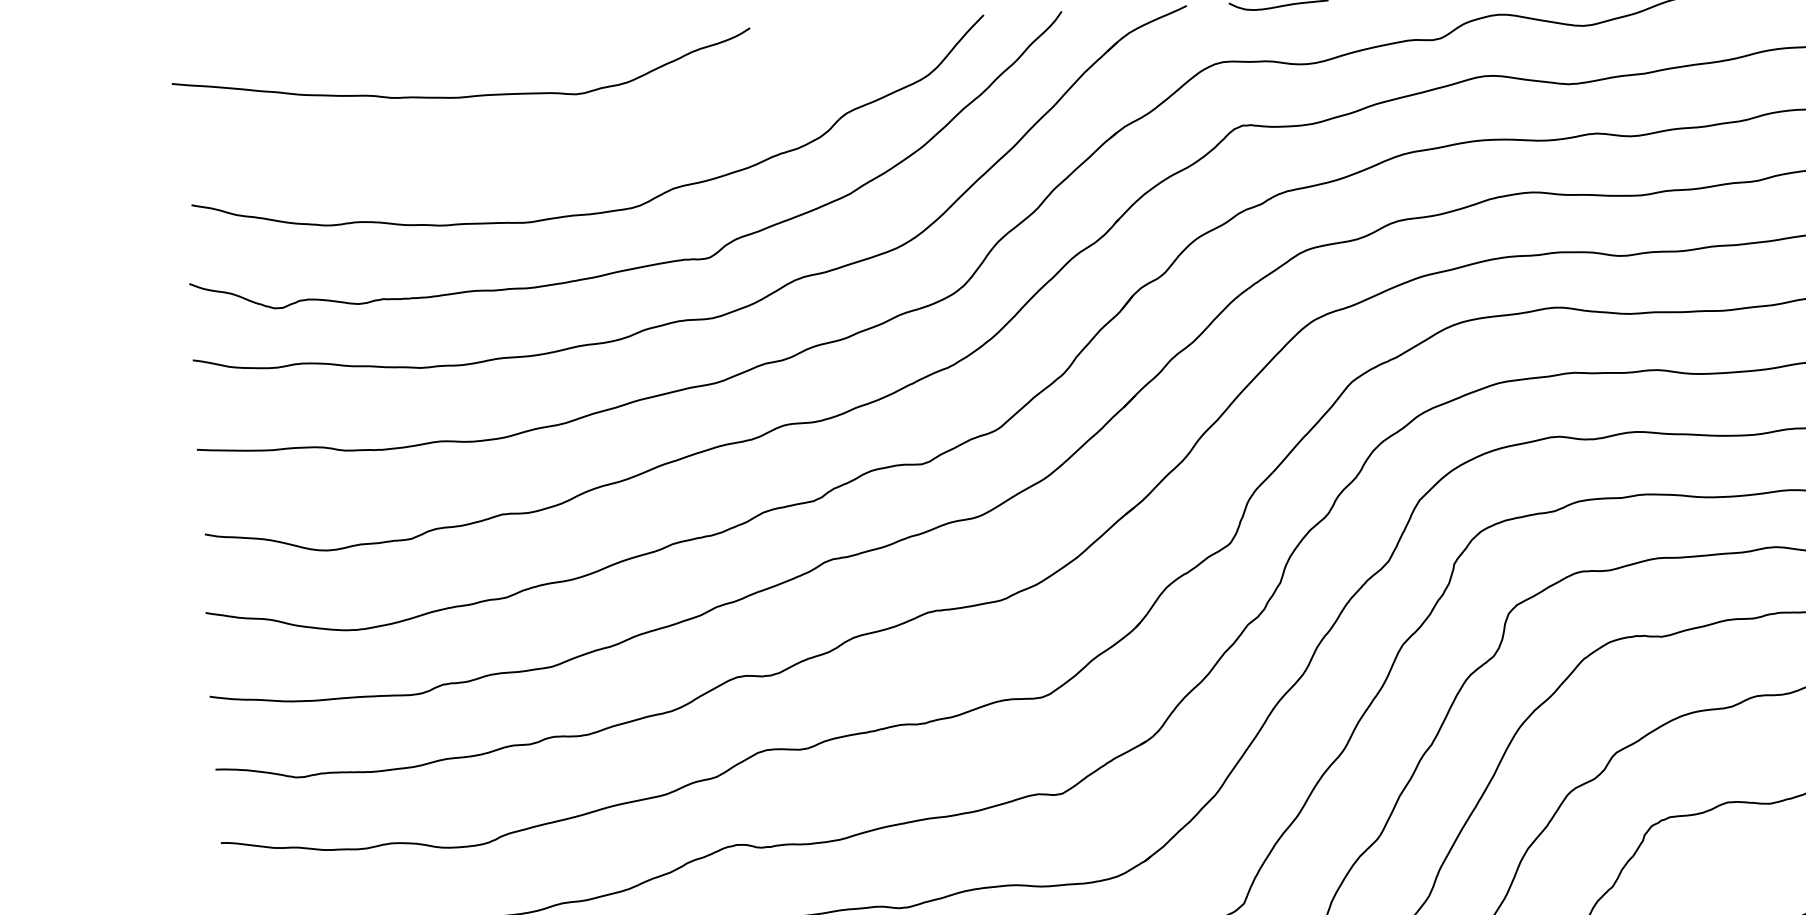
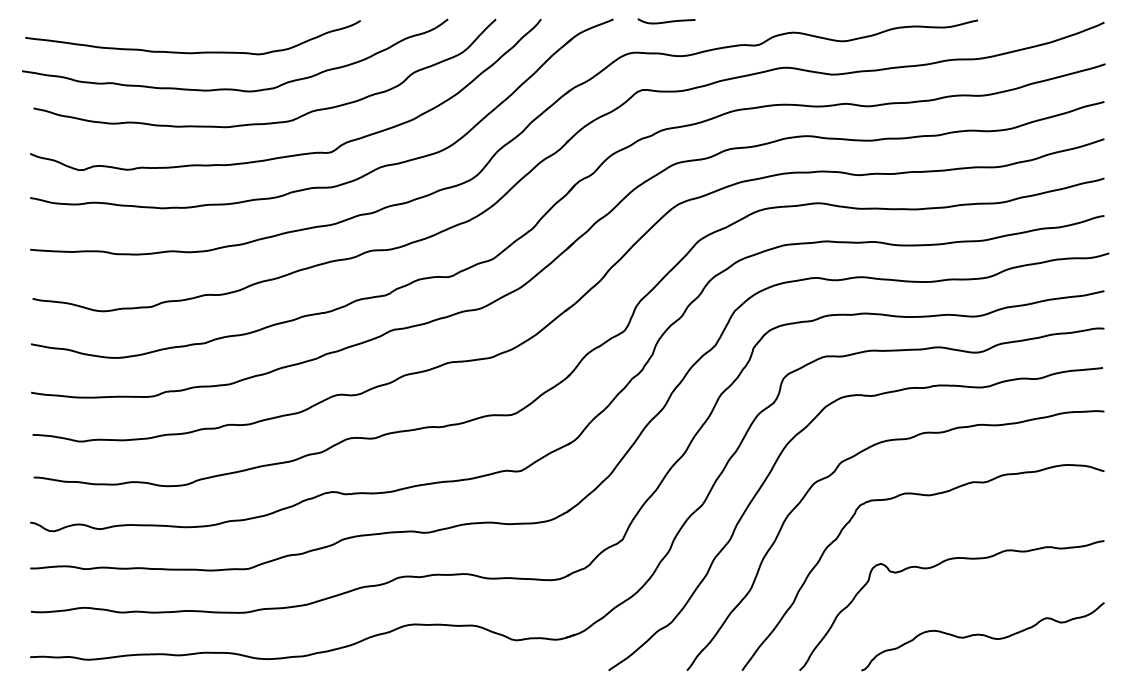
curve: (537, 155) -> (234, 88), added

